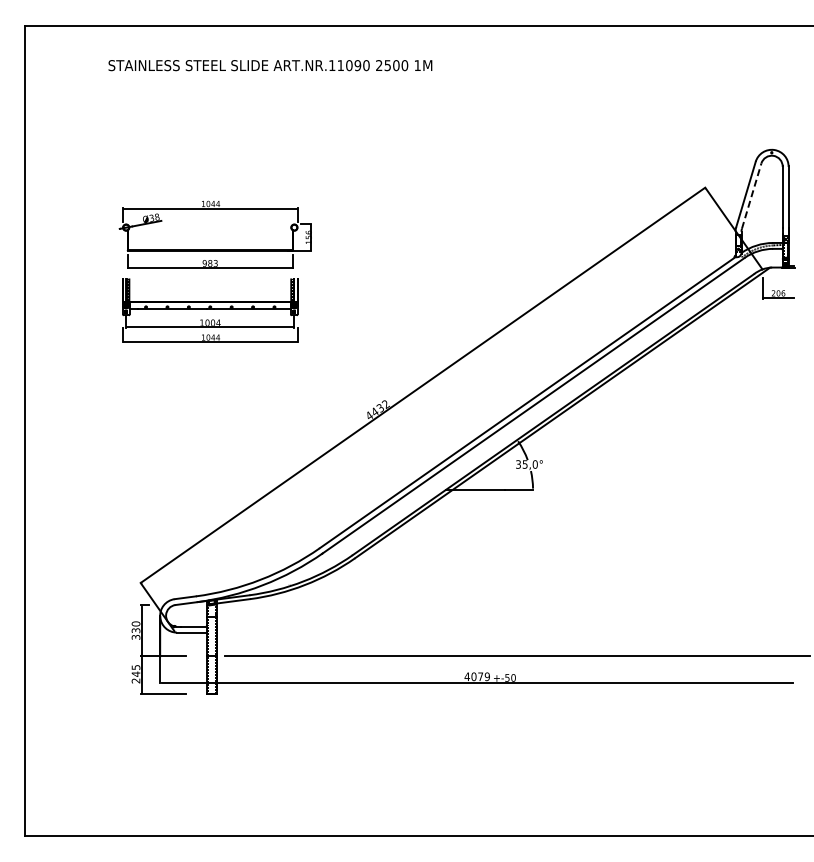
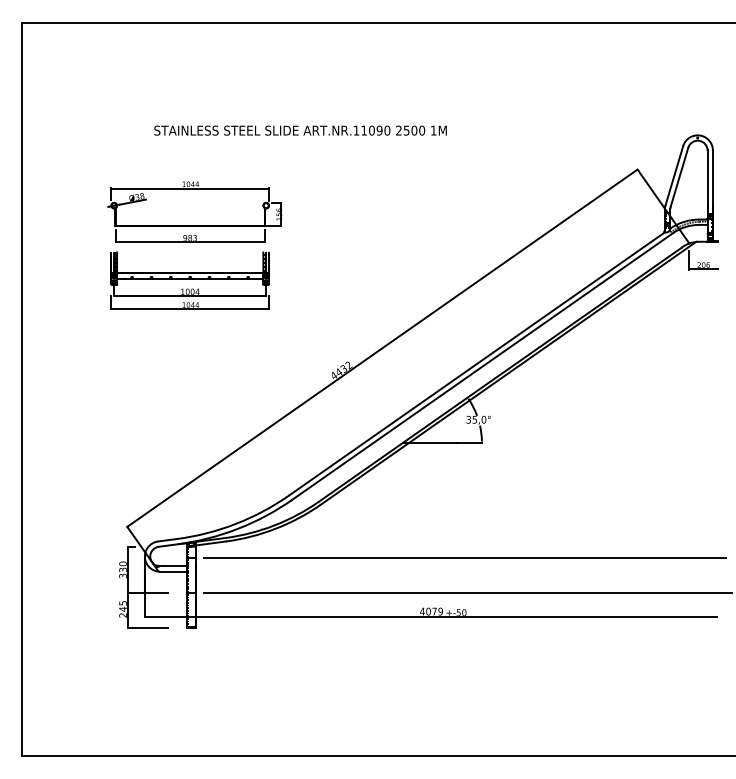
text: (270, 65) -> (300, 130), moved
line: (751, 195) -> (679, 176), dashed -> solid
line: (513, 617) -> (464, 558), added

